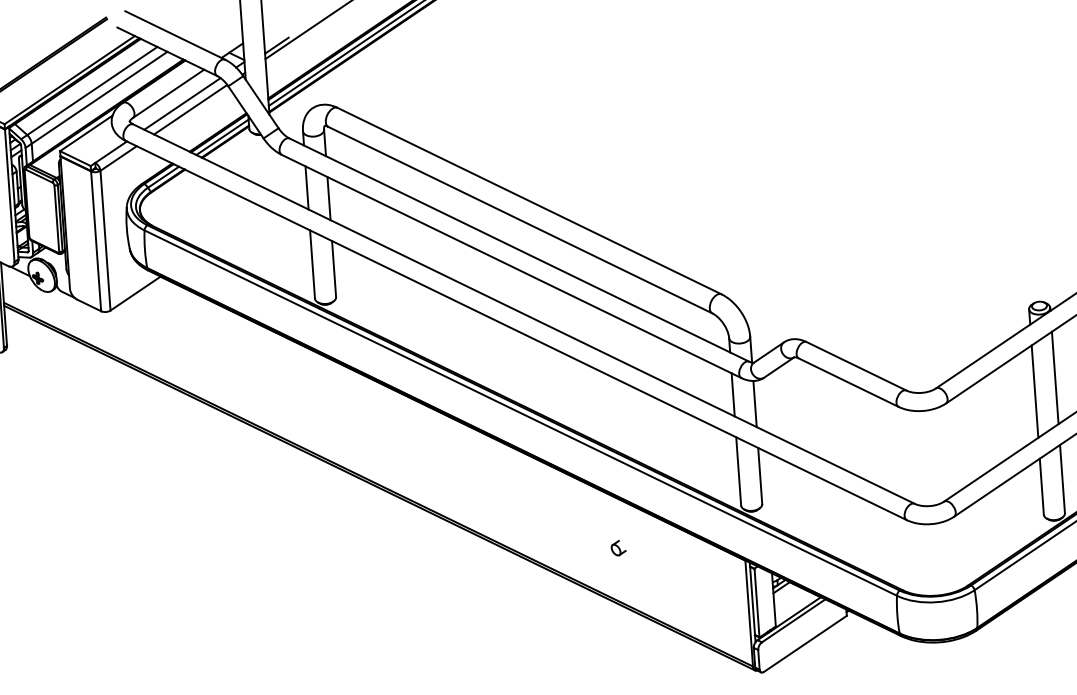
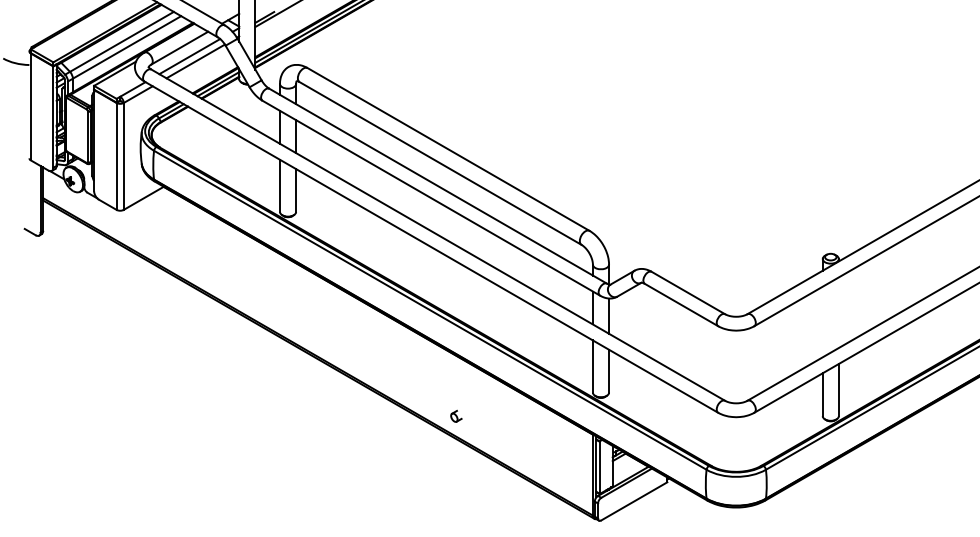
line: (1054, 377) -> (838, 312), removed
line: (1034, 391) -> (822, 321), removed
part: (618, 547) -> (456, 415), moved

